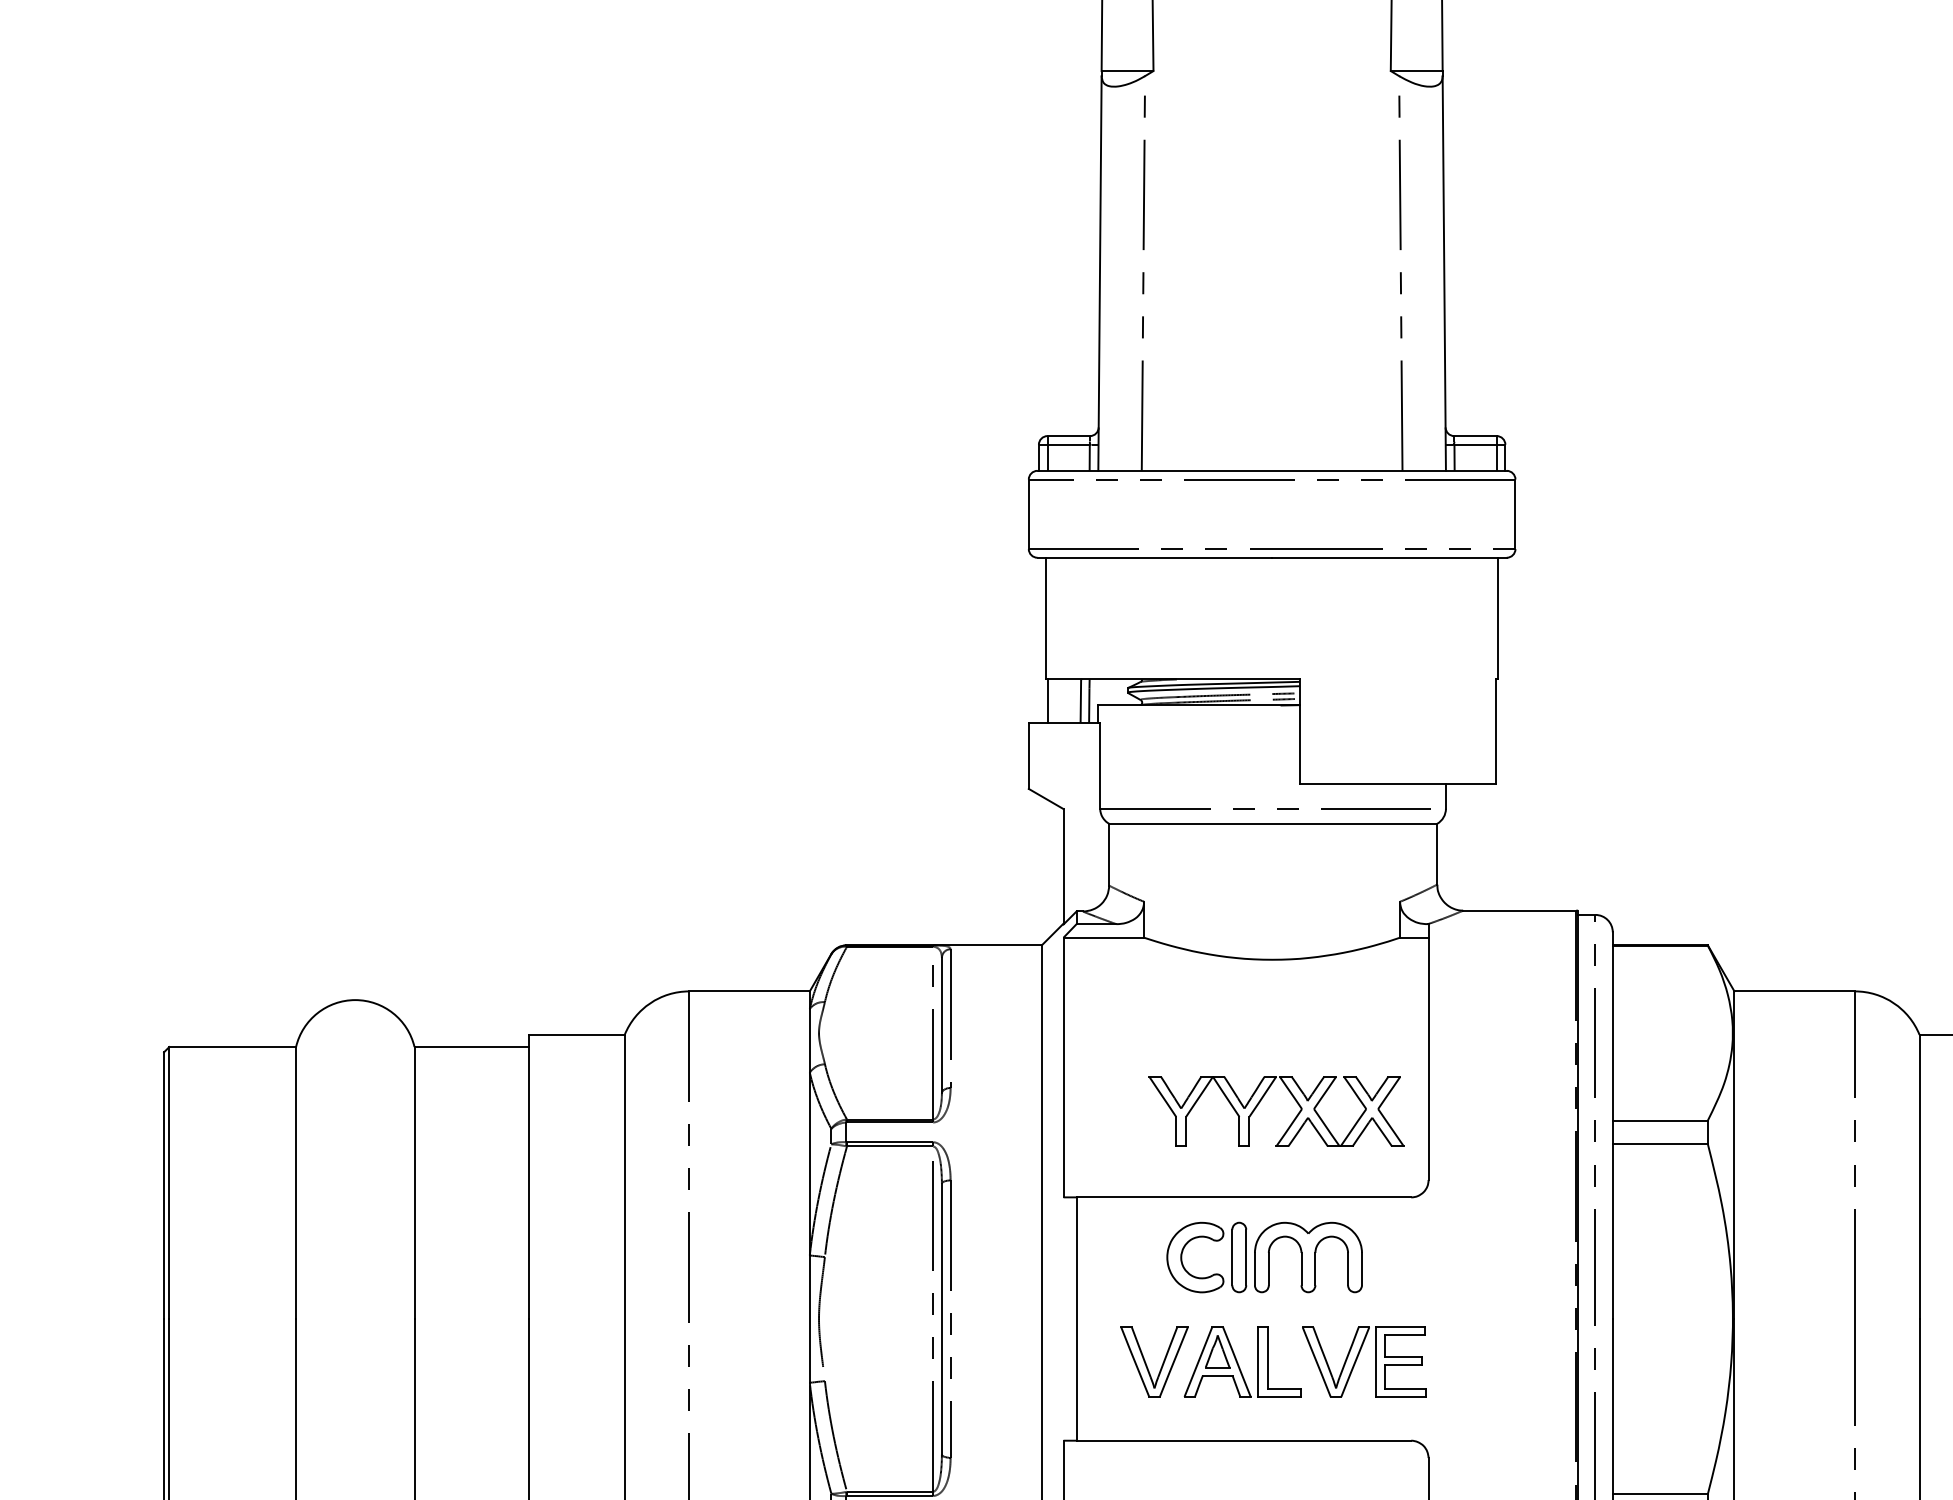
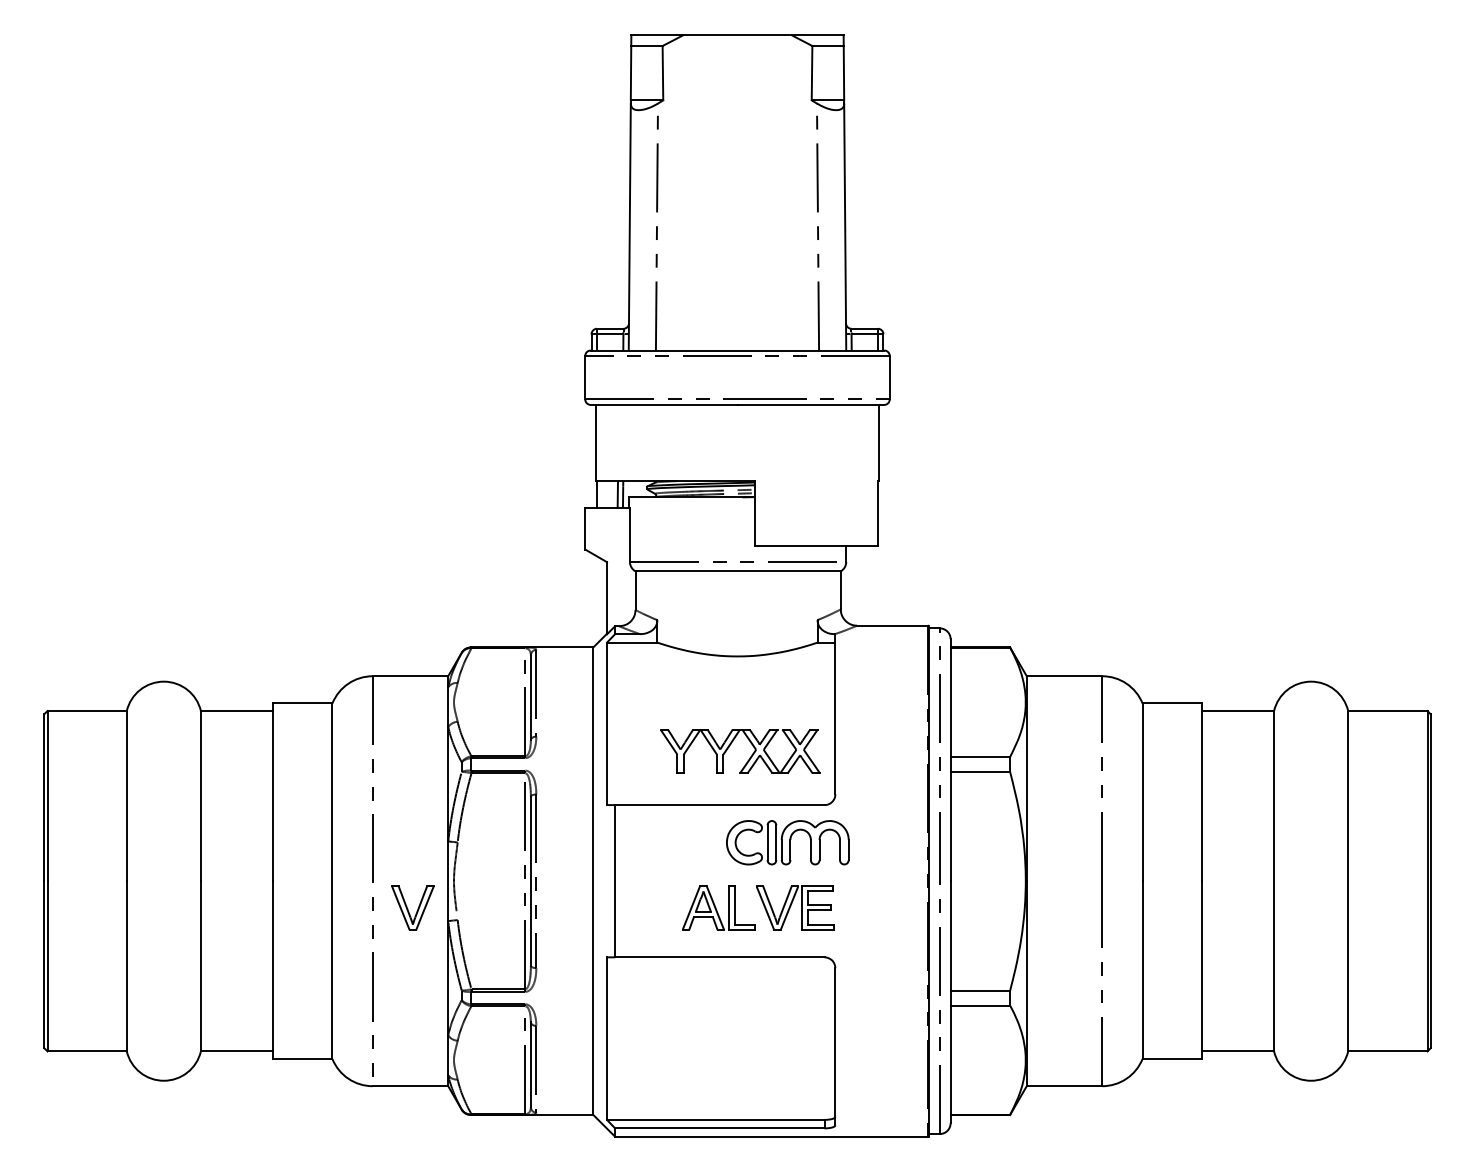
part: (1264, 1257) -> (787, 842), moved
part: (1153, 1361) -> (412, 907), moved

